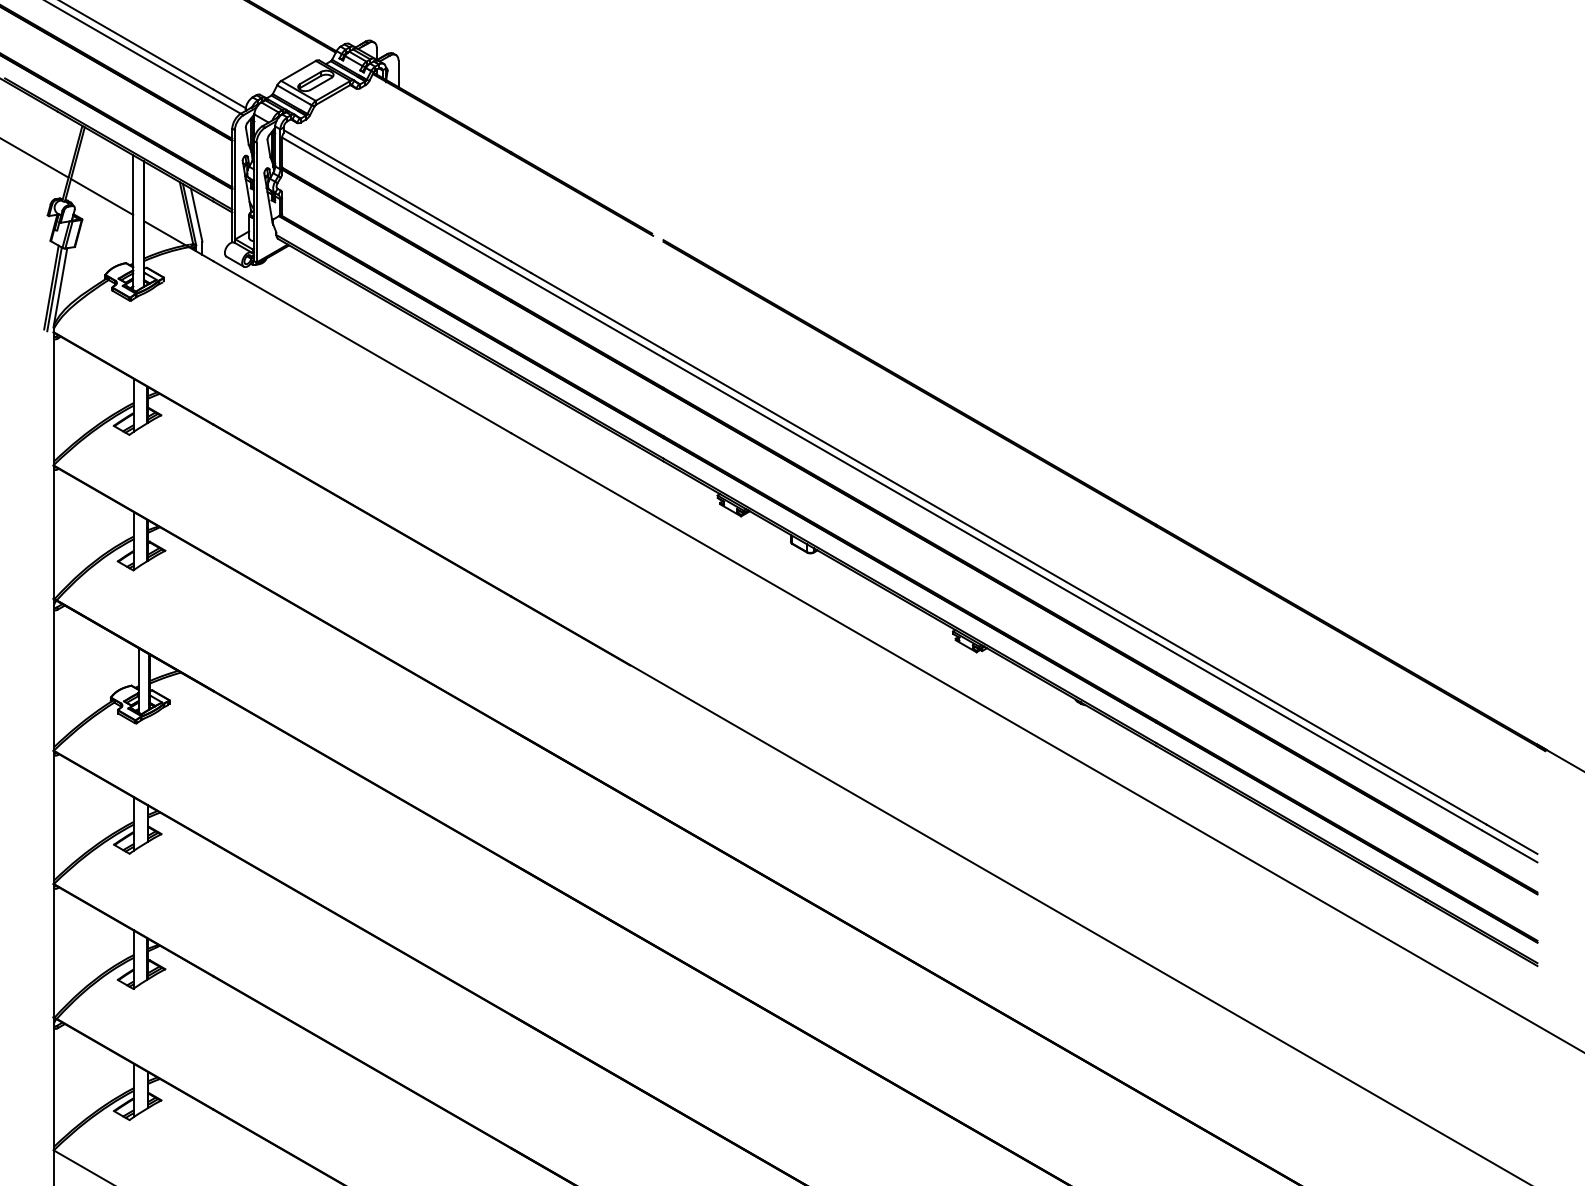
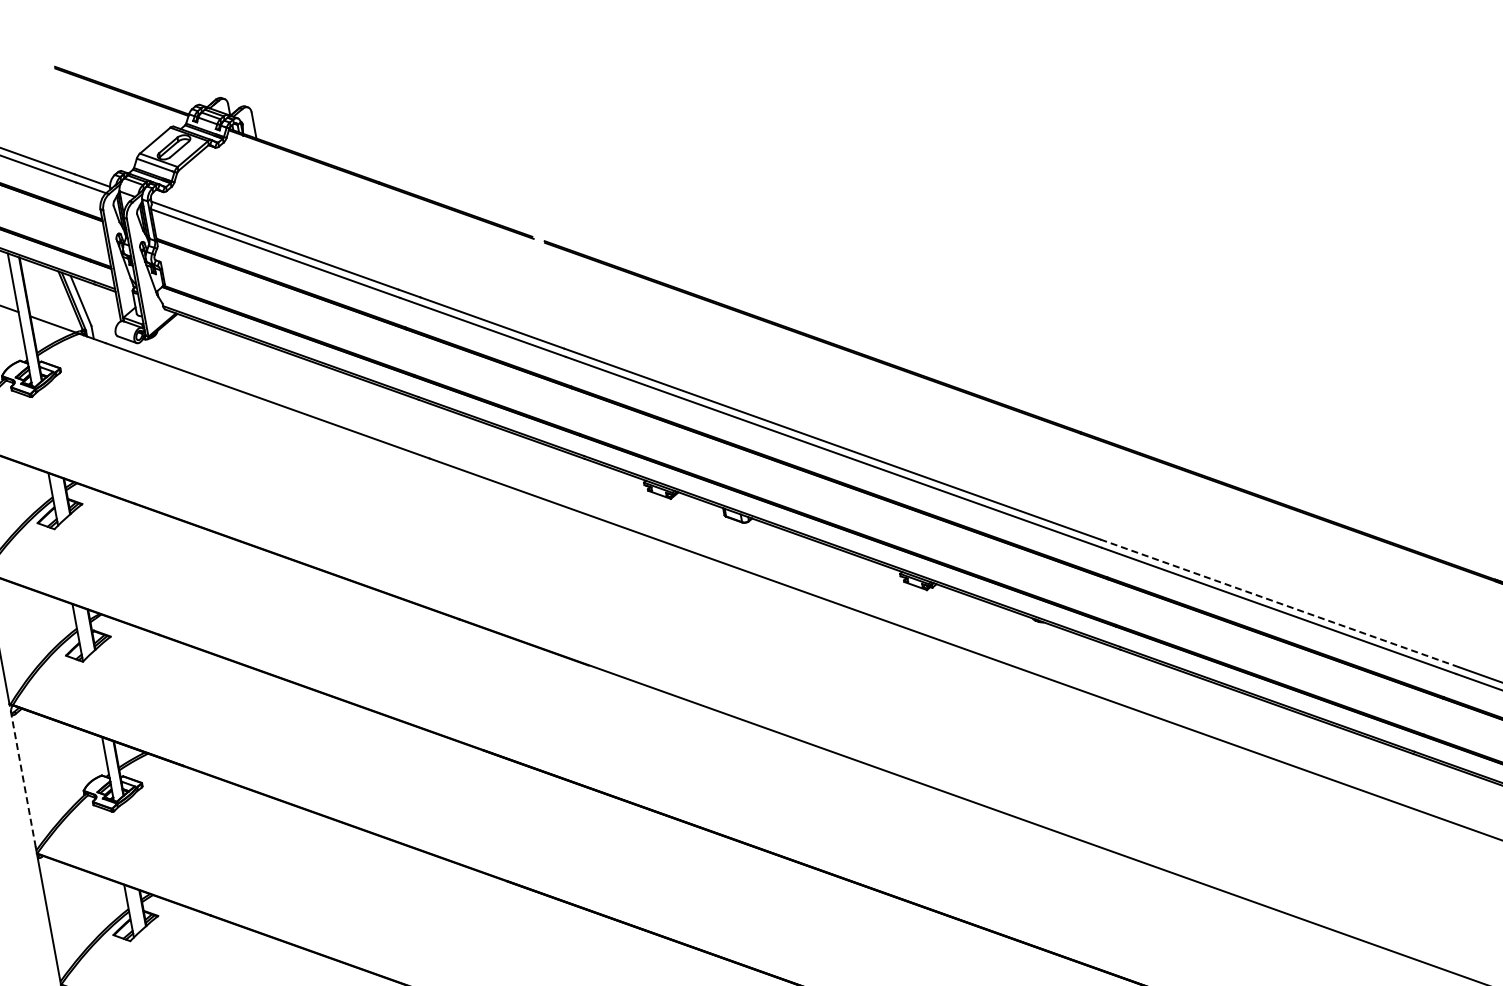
line: (53, 671) -> (22, 775), solid -> dashed
line: (1321, 729) -> (1280, 603), solid -> dashed

